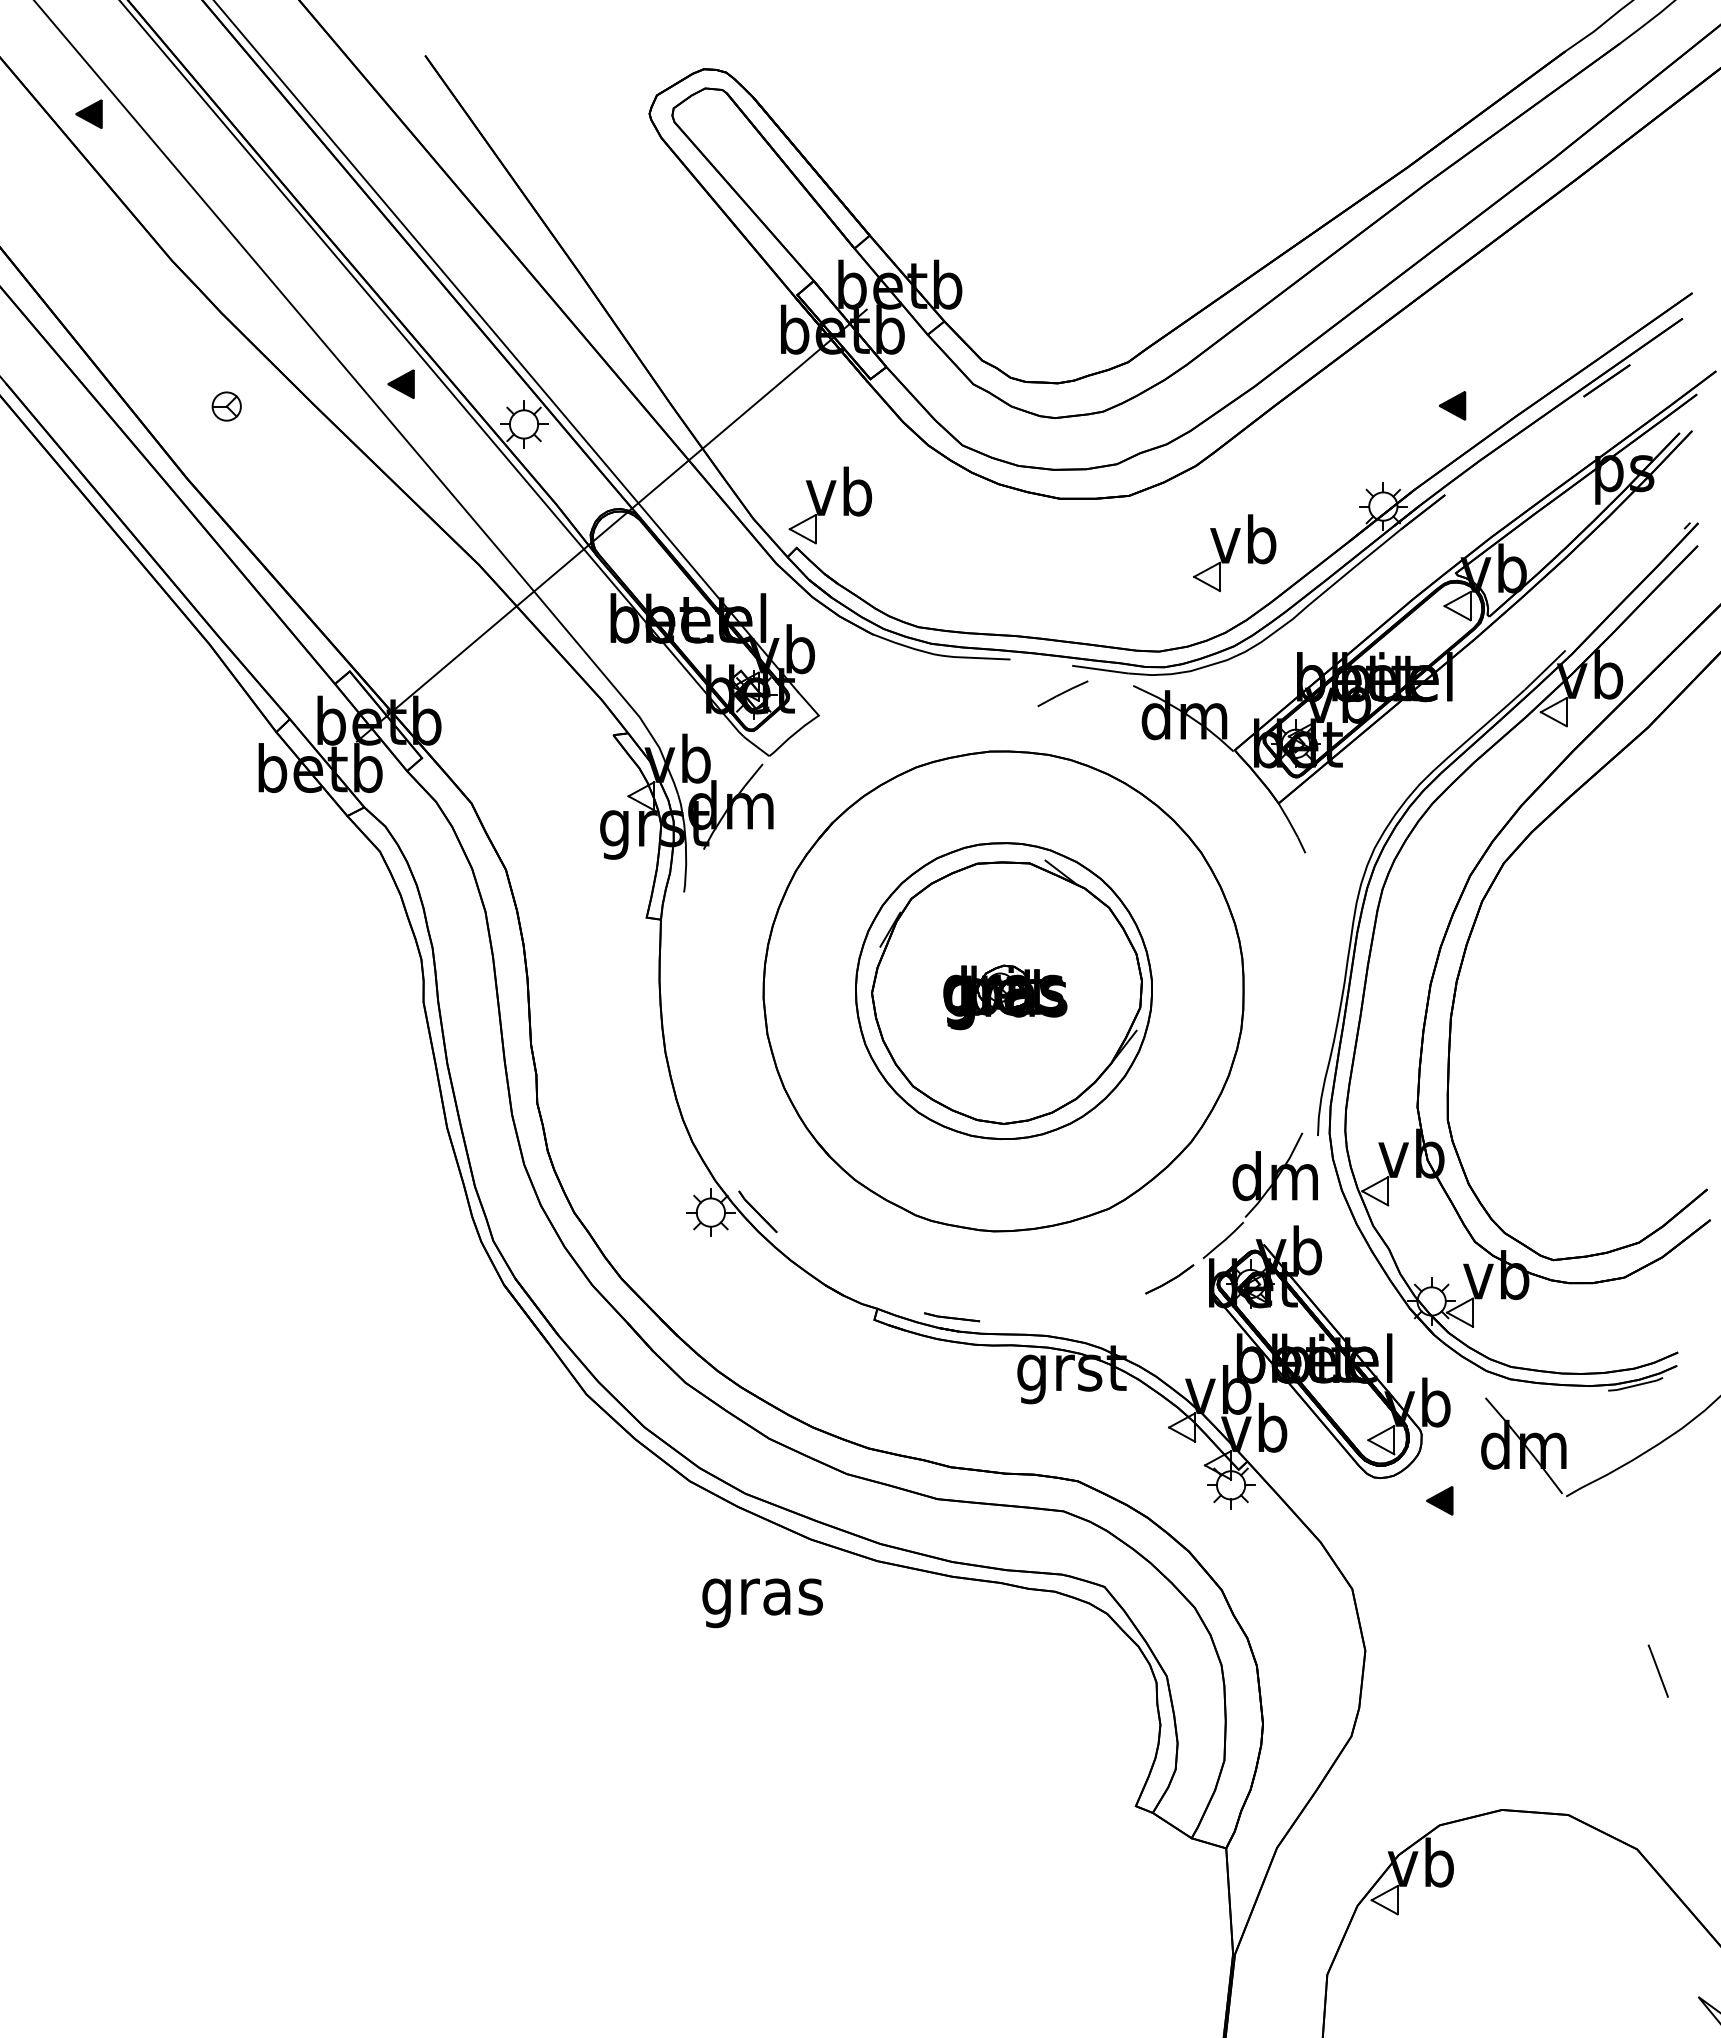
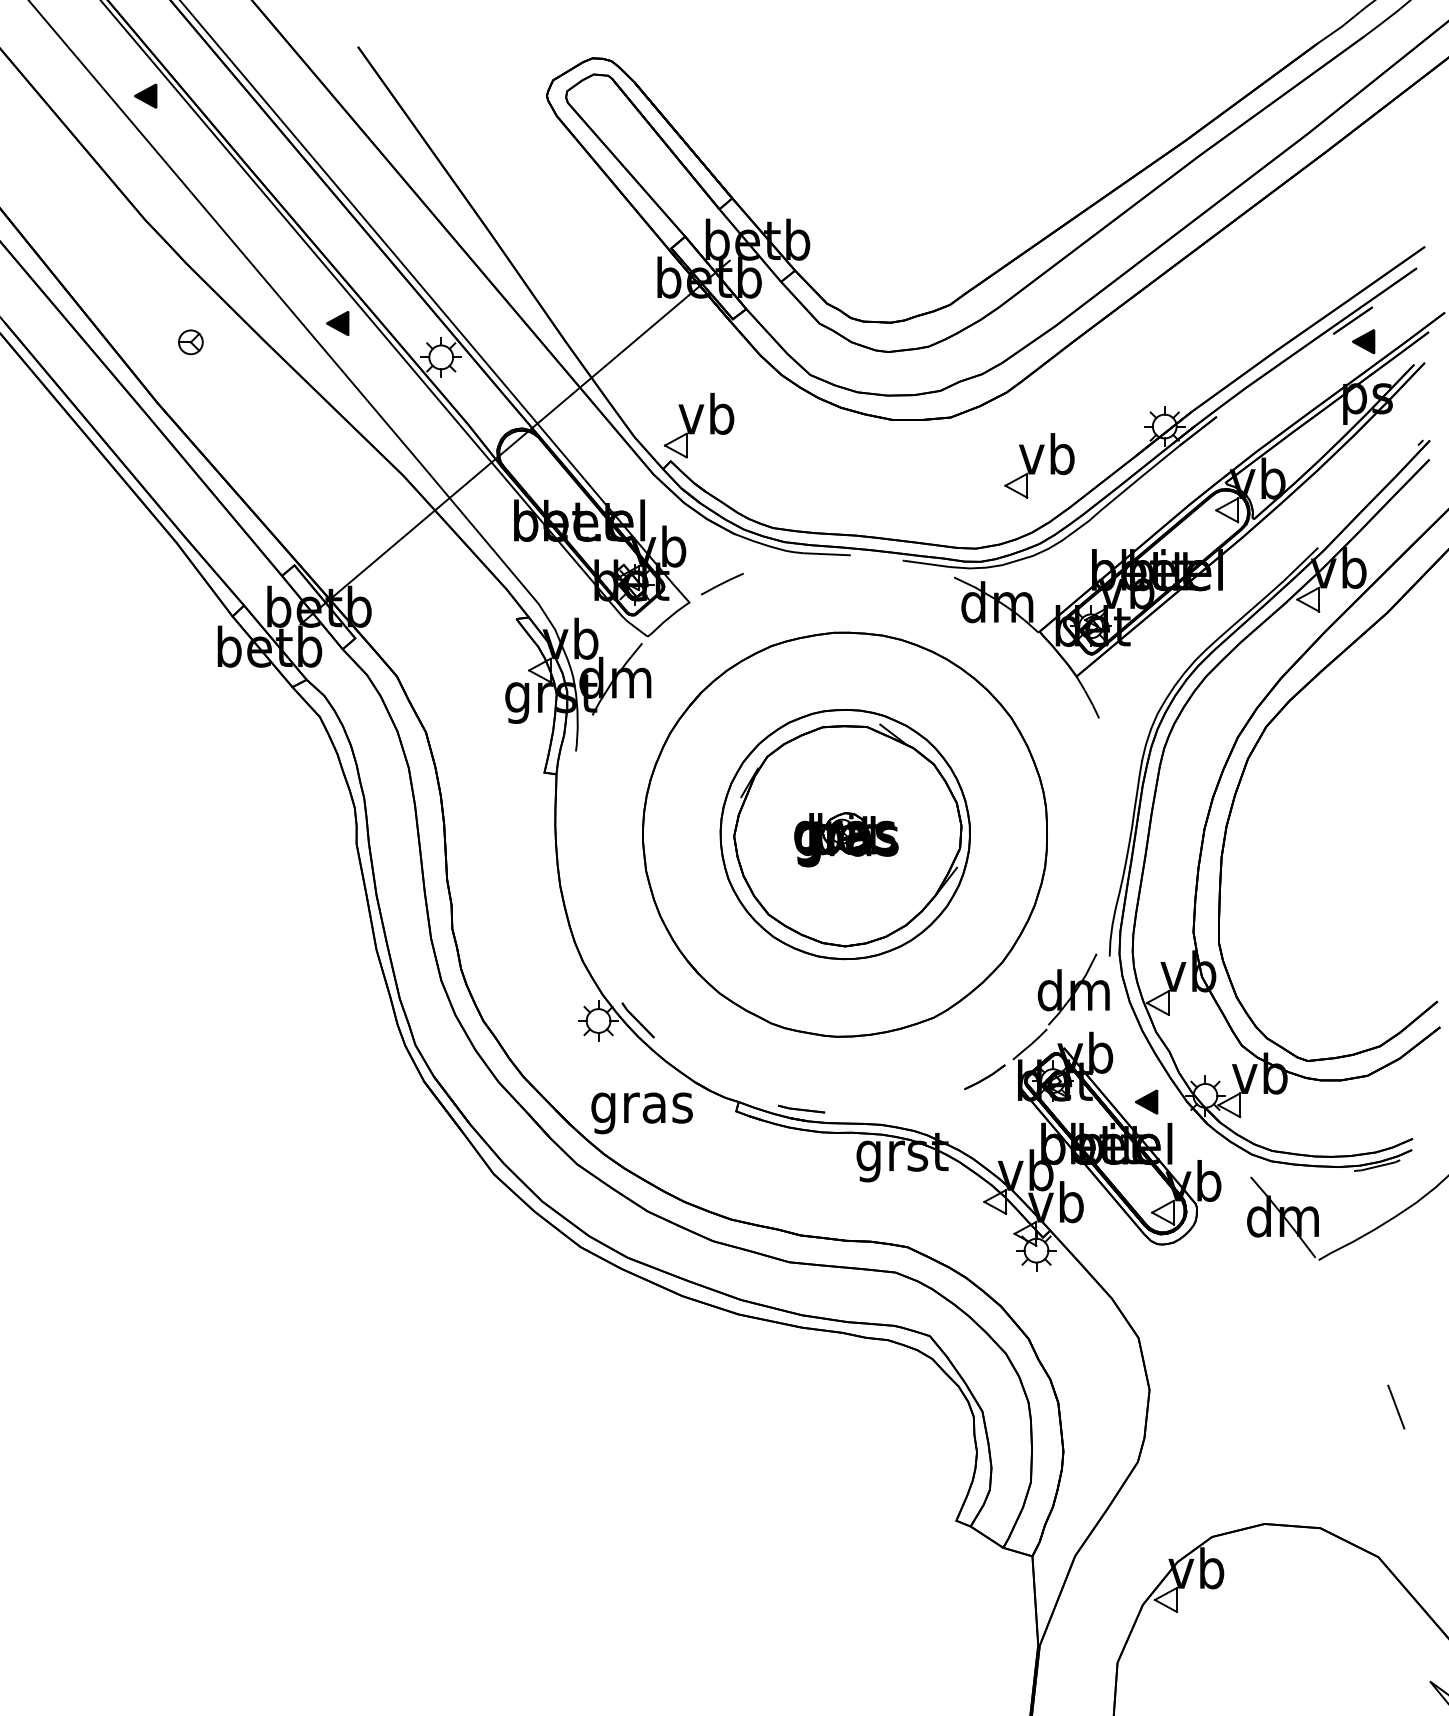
part: (88, 113) -> (145, 95), moved
part: (1452, 405) -> (1363, 341), moved
line: (1062, 693) -> (721, 583), moved
part: (1439, 1500) -> (1146, 1101), moved
text: (762, 1603) -> (641, 1113), moved

